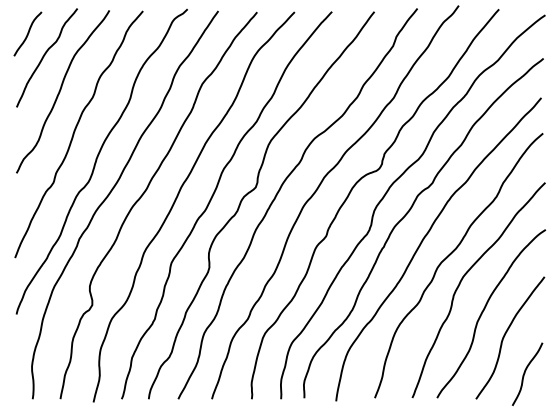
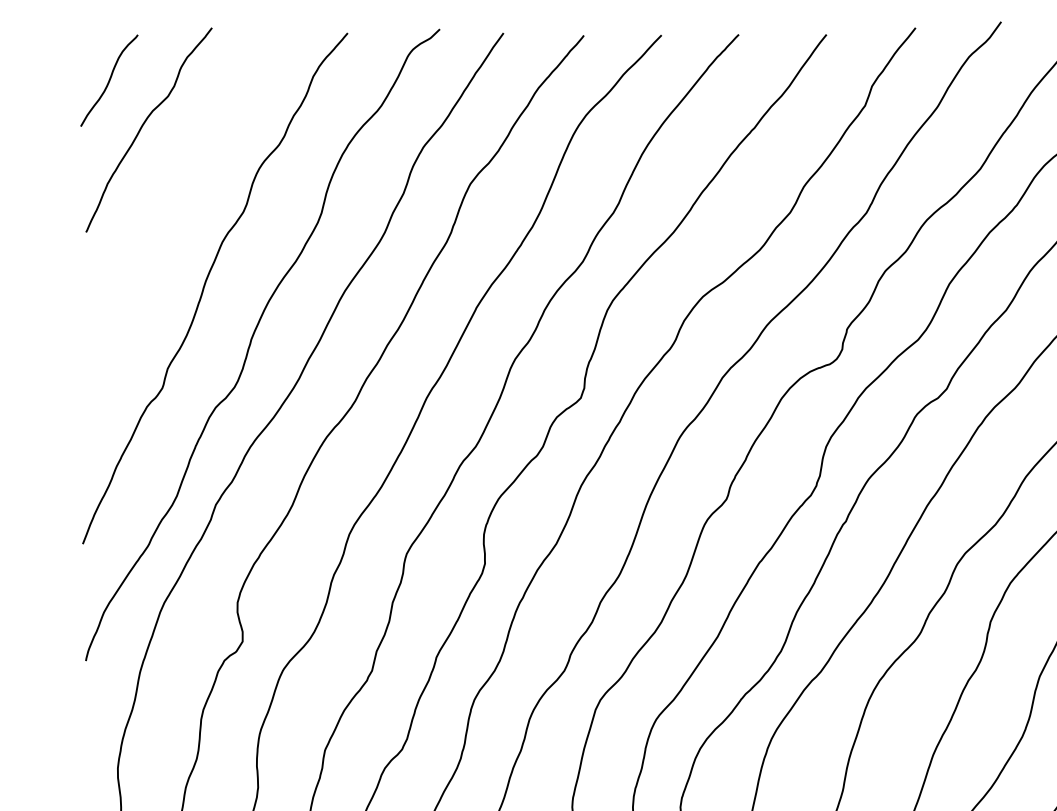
curve: (61, 90) -> (178, 197), removed

